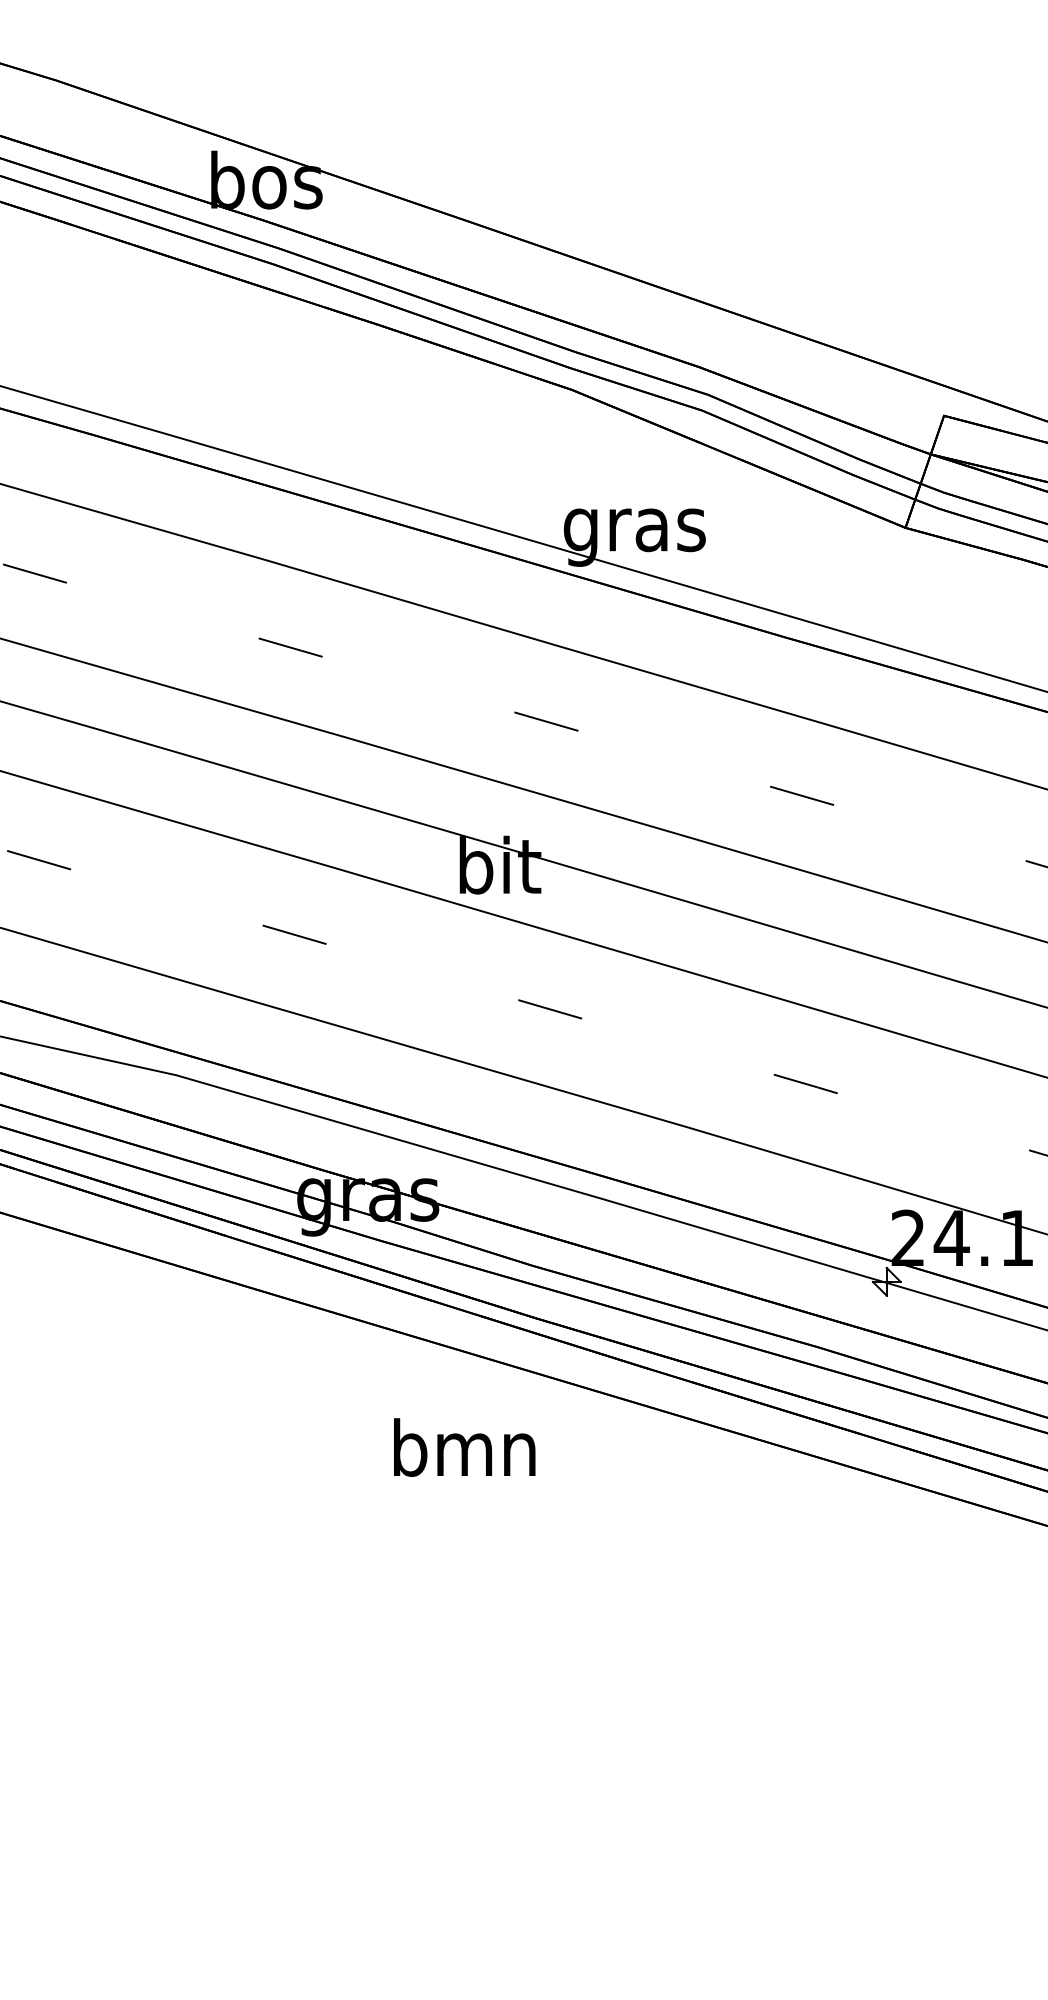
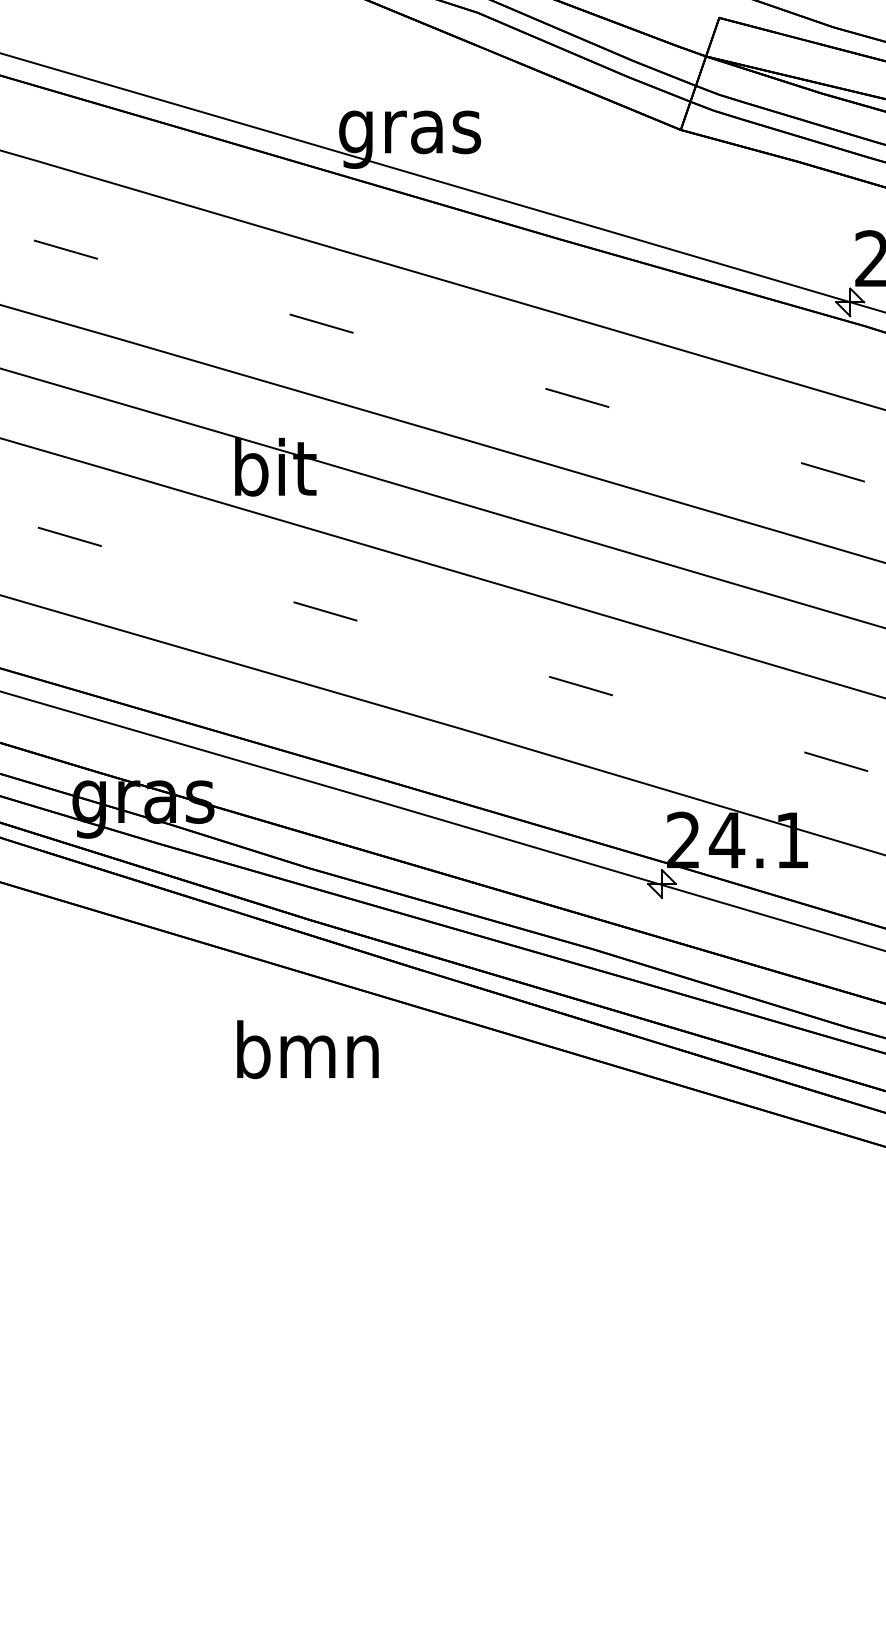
text: (464, 1447) -> (307, 1049), moved

